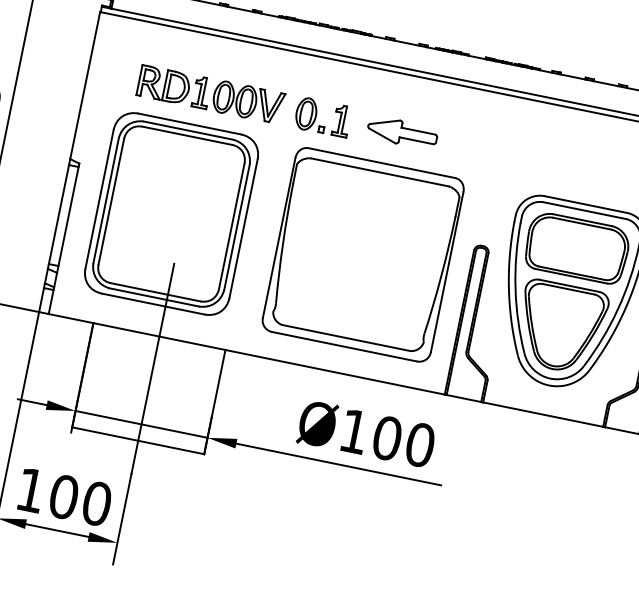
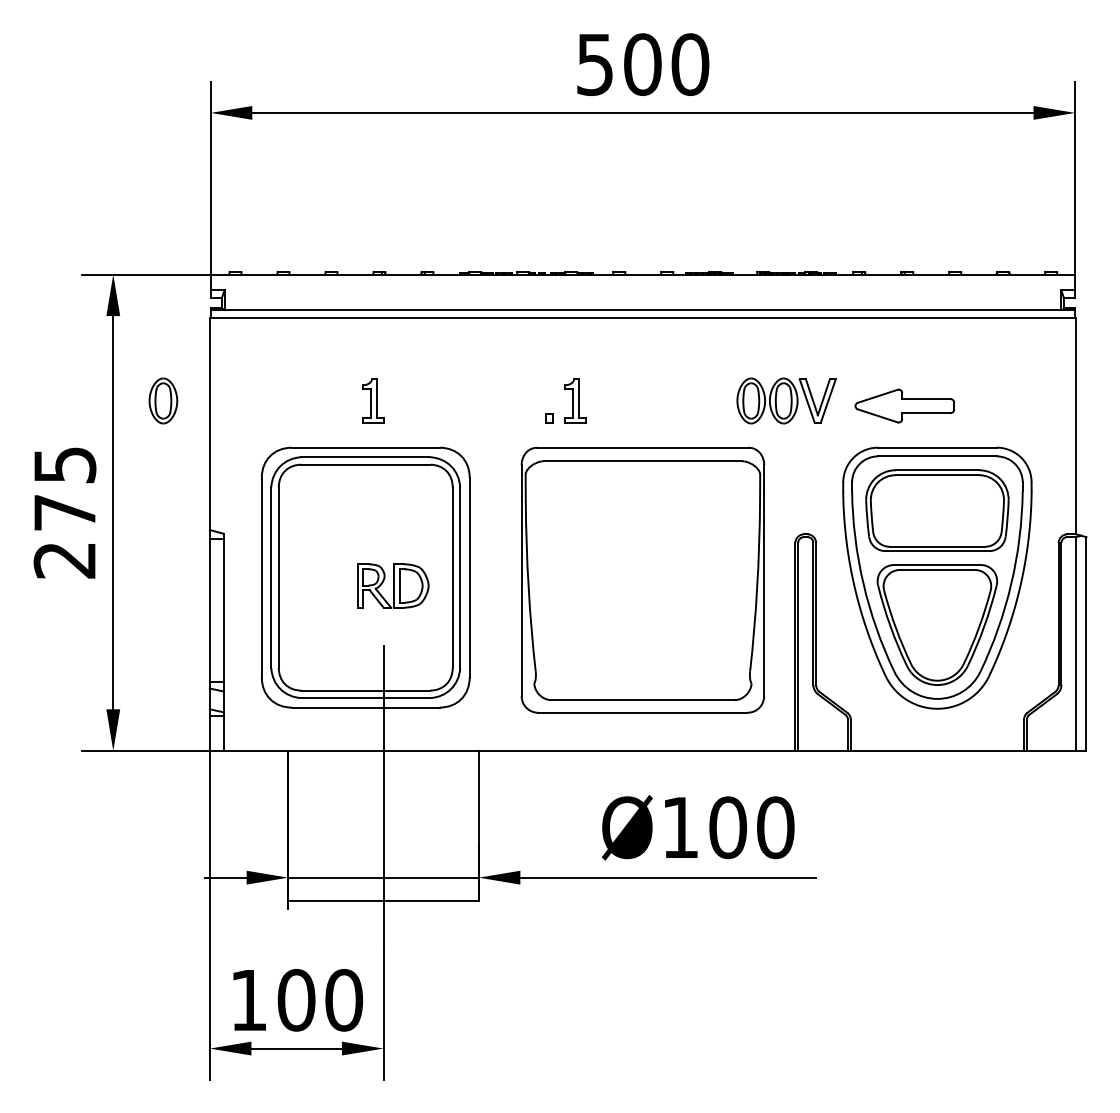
part: (164, 84) -> (393, 585), moved
part: (248, 101) -> (786, 400), moved
part: (306, 113) -> (163, 400), moved
part: (402, 132) -> (904, 405), moved

